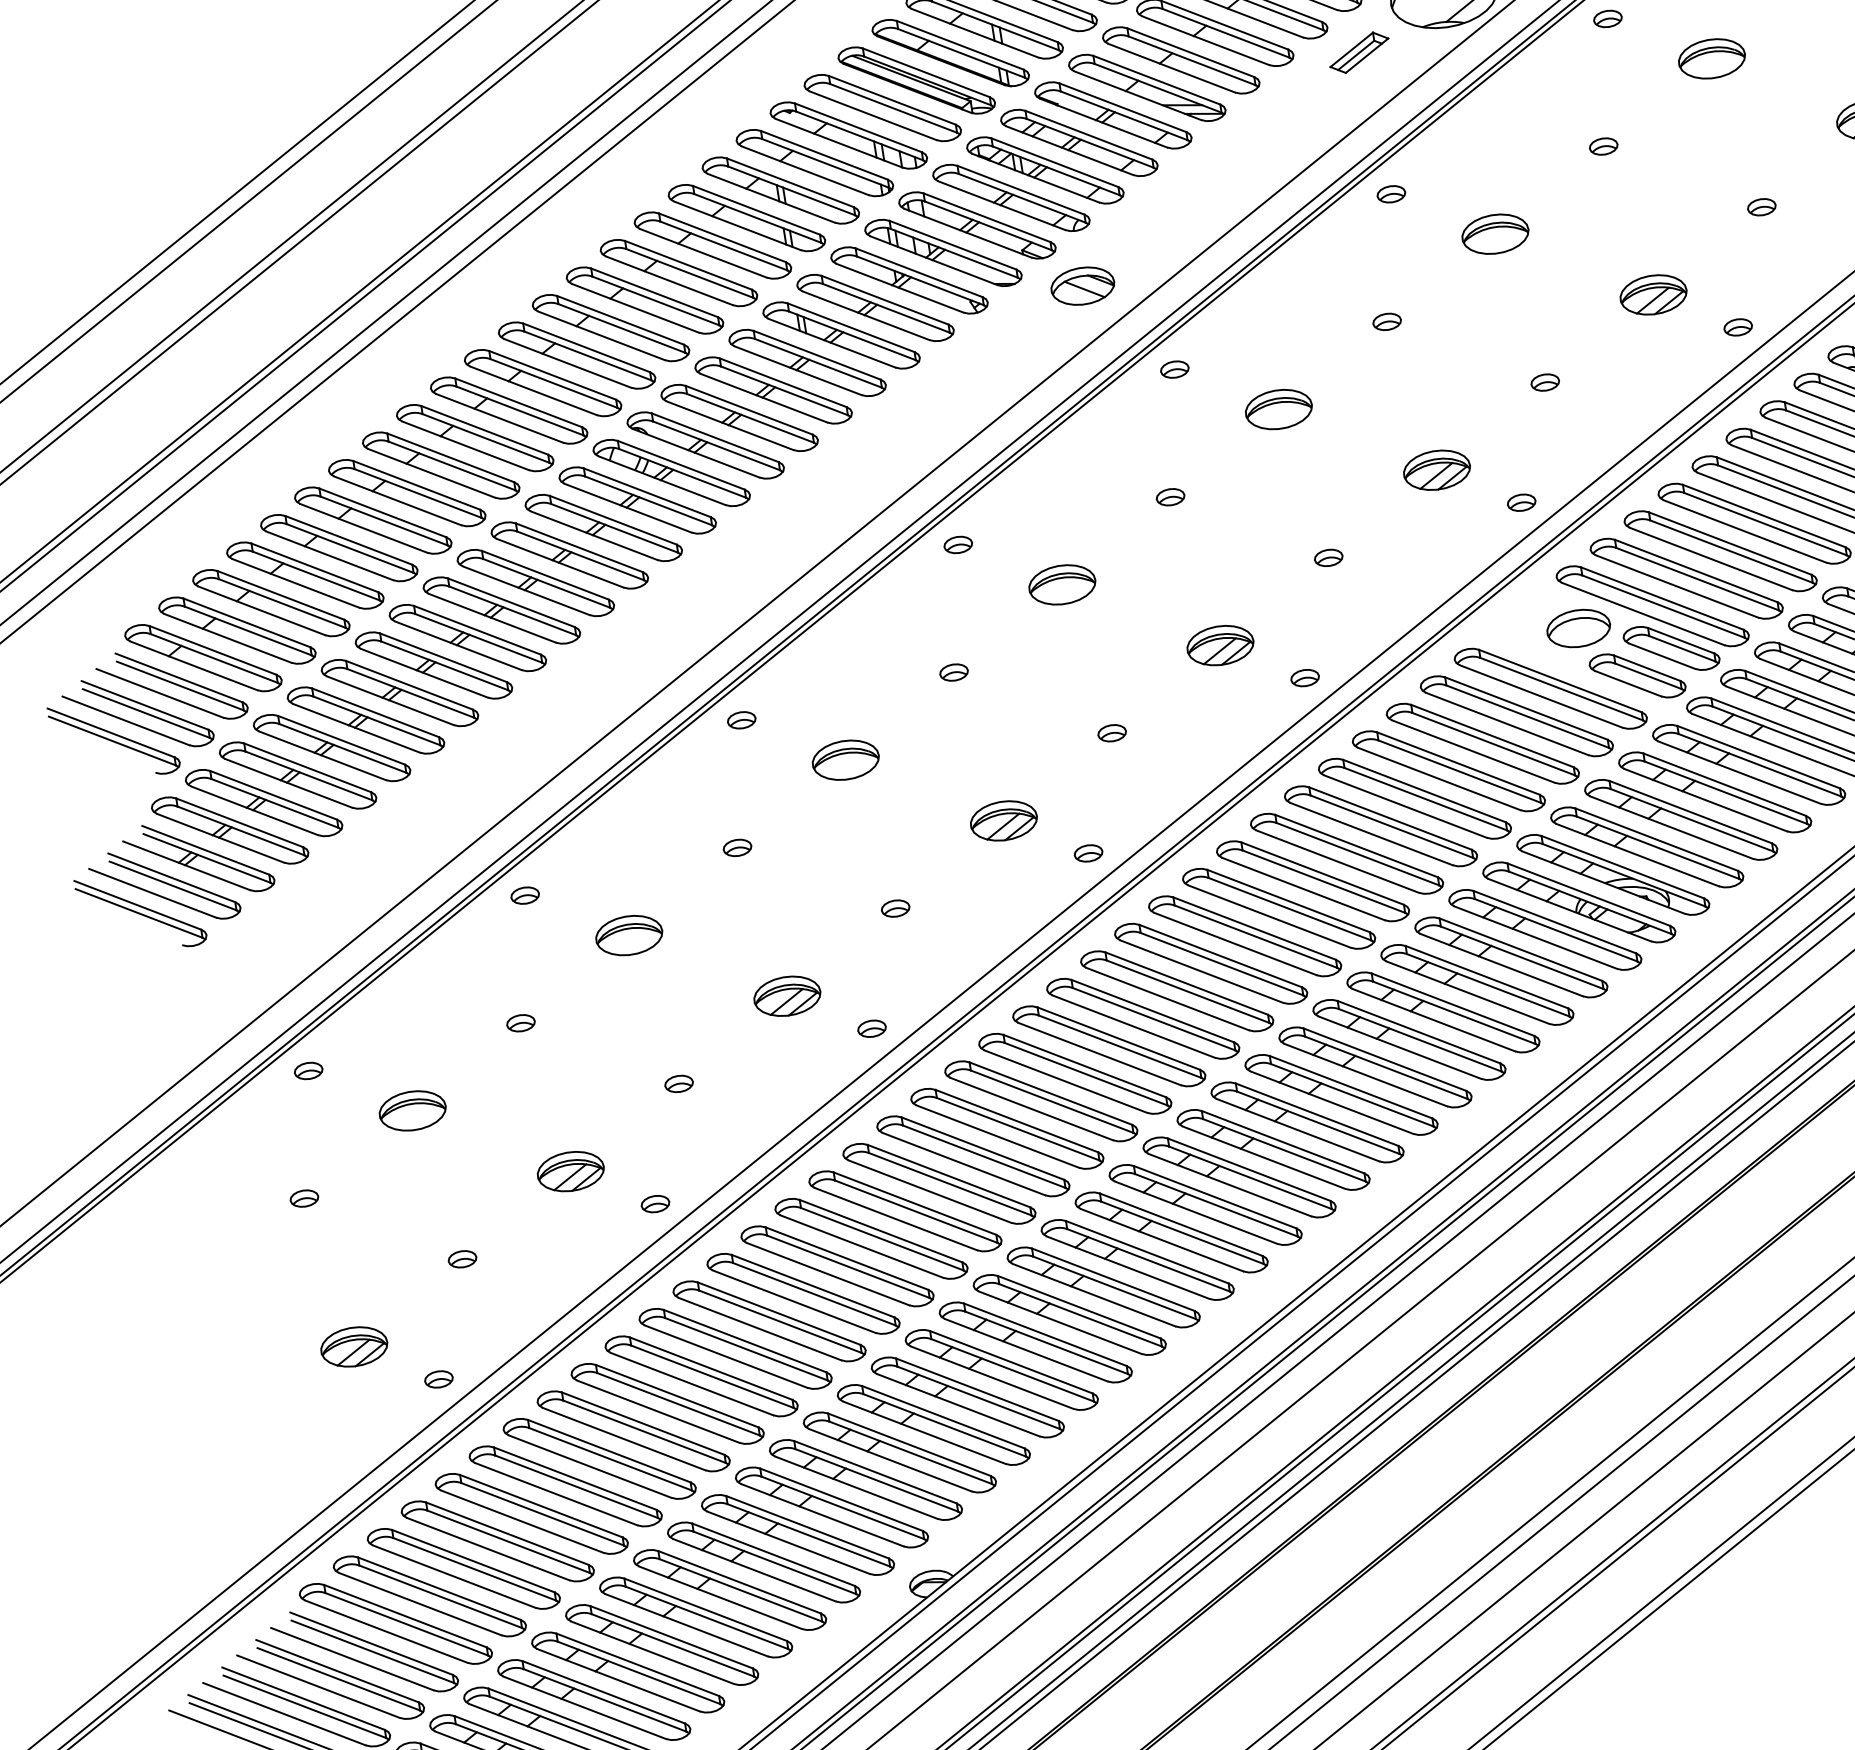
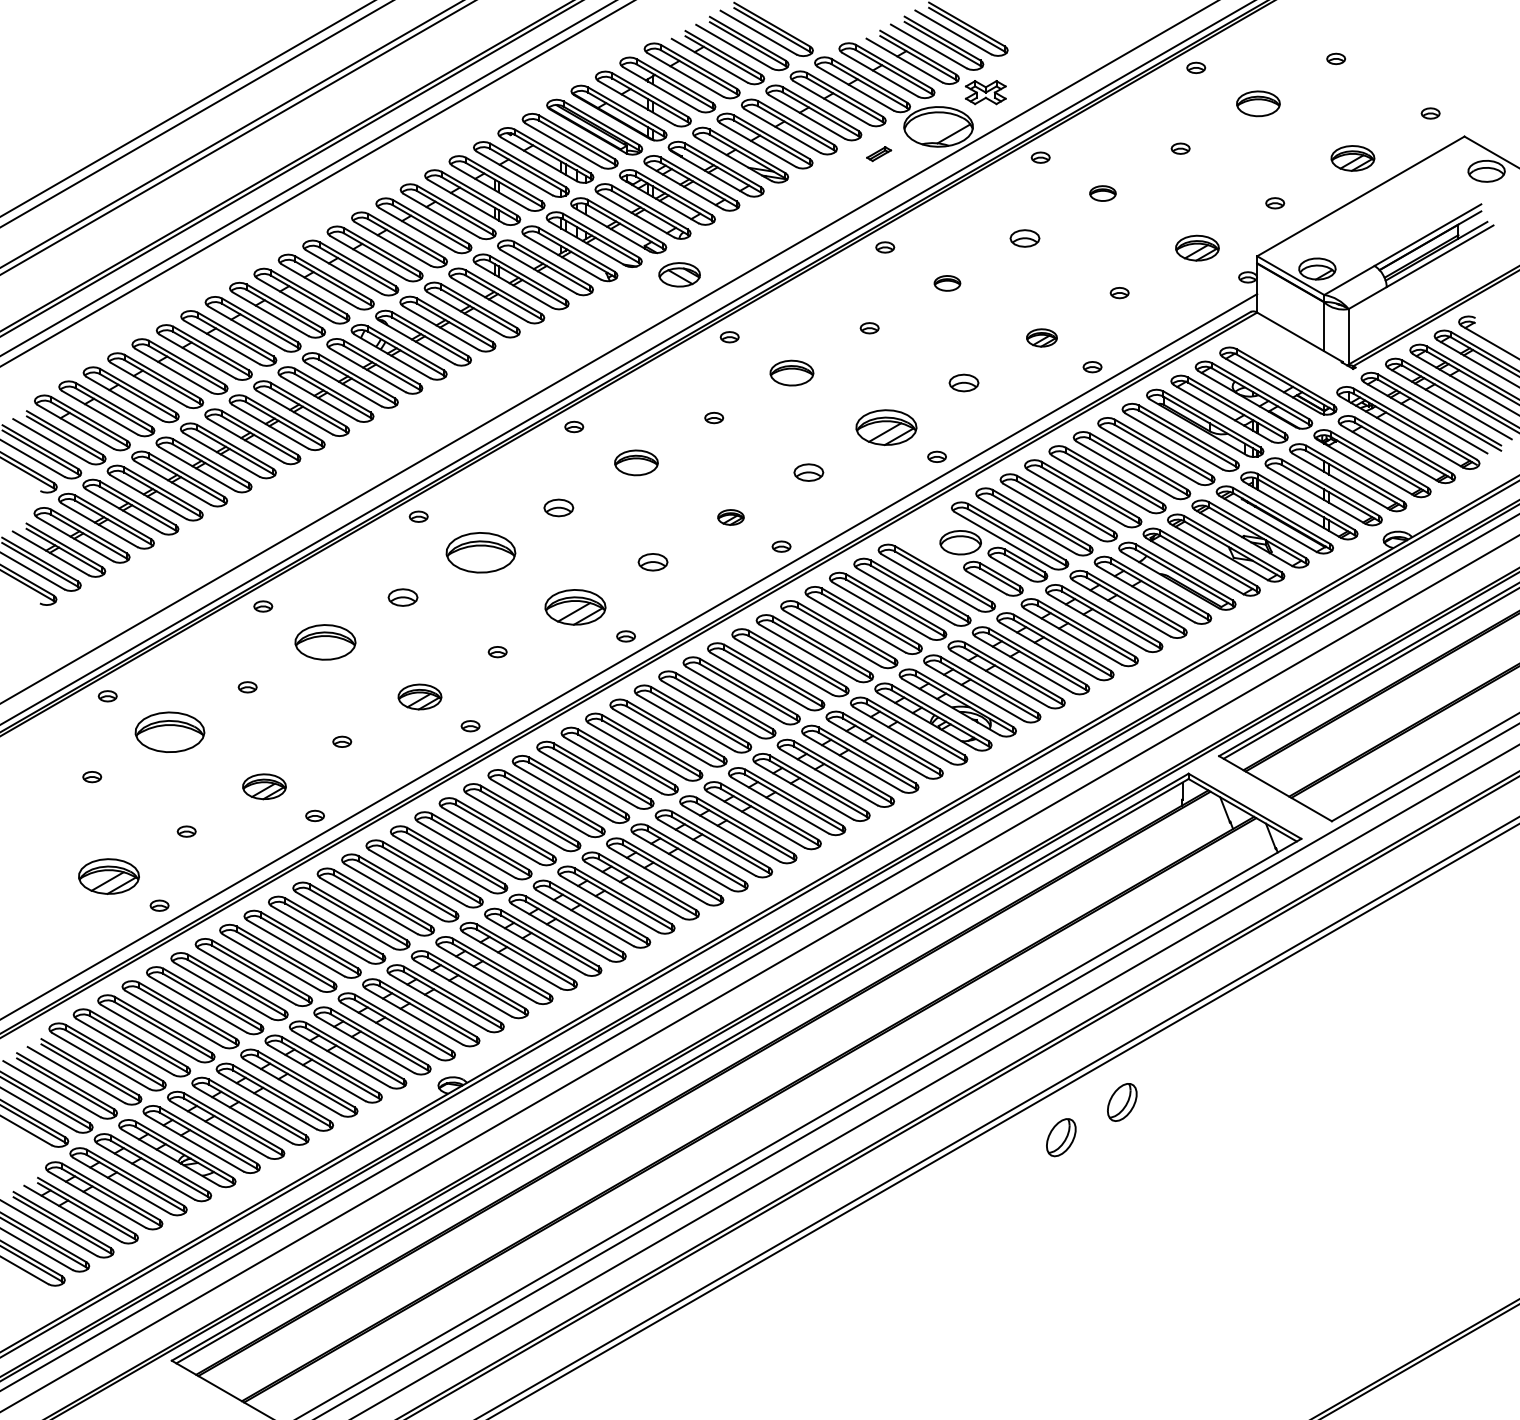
part: (1358, 51) -> (878, 153), size x0.6
part: (1711, 58) -> (1102, 193), size x0.6
part: (1604, 146) -> (1025, 238), size x1.6
part: (1495, 234) -> (947, 283), size x0.6
part: (1652, 294) -> (1041, 337), size x0.7
part: (1545, 382) -> (964, 382), size x1.6
part: (1437, 469) -> (886, 427), size x1.4
part: (1328, 557) -> (808, 472), size x1.6
part: (1219, 645) -> (730, 517), size x0.6
part: (953, 672) -> (558, 507), size x1.6
part: (1112, 733) -> (653, 562), size x1.6
part: (845, 760) -> (480, 552), size x1.6
part: (1003, 819) -> (575, 606), size x1.4
part: (737, 847) -> (403, 597), size x1.6
part: (629, 935) -> (325, 642), size x1.4
part: (411, 1109) -> (169, 731), size x1.6
part: (353, 1347) -> (108, 876), size x1.4

